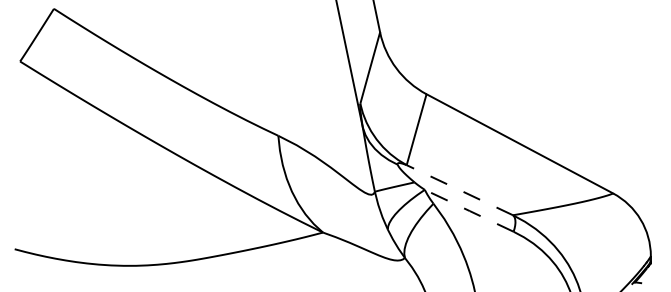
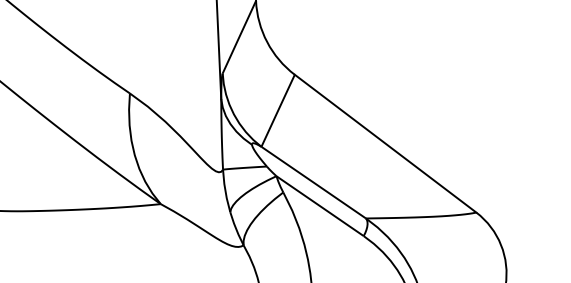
line: (459, 190) -> (313, 182), dashed -> solid
line: (469, 211) -> (320, 206), dashed -> solid

